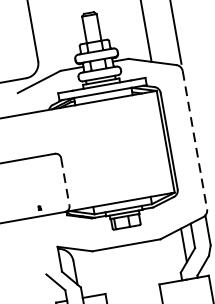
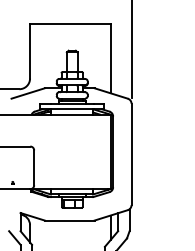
line: (194, 140) -> (131, 154), dashed -> solid
line: (65, 182) -> (34, 168), dashed -> solid

